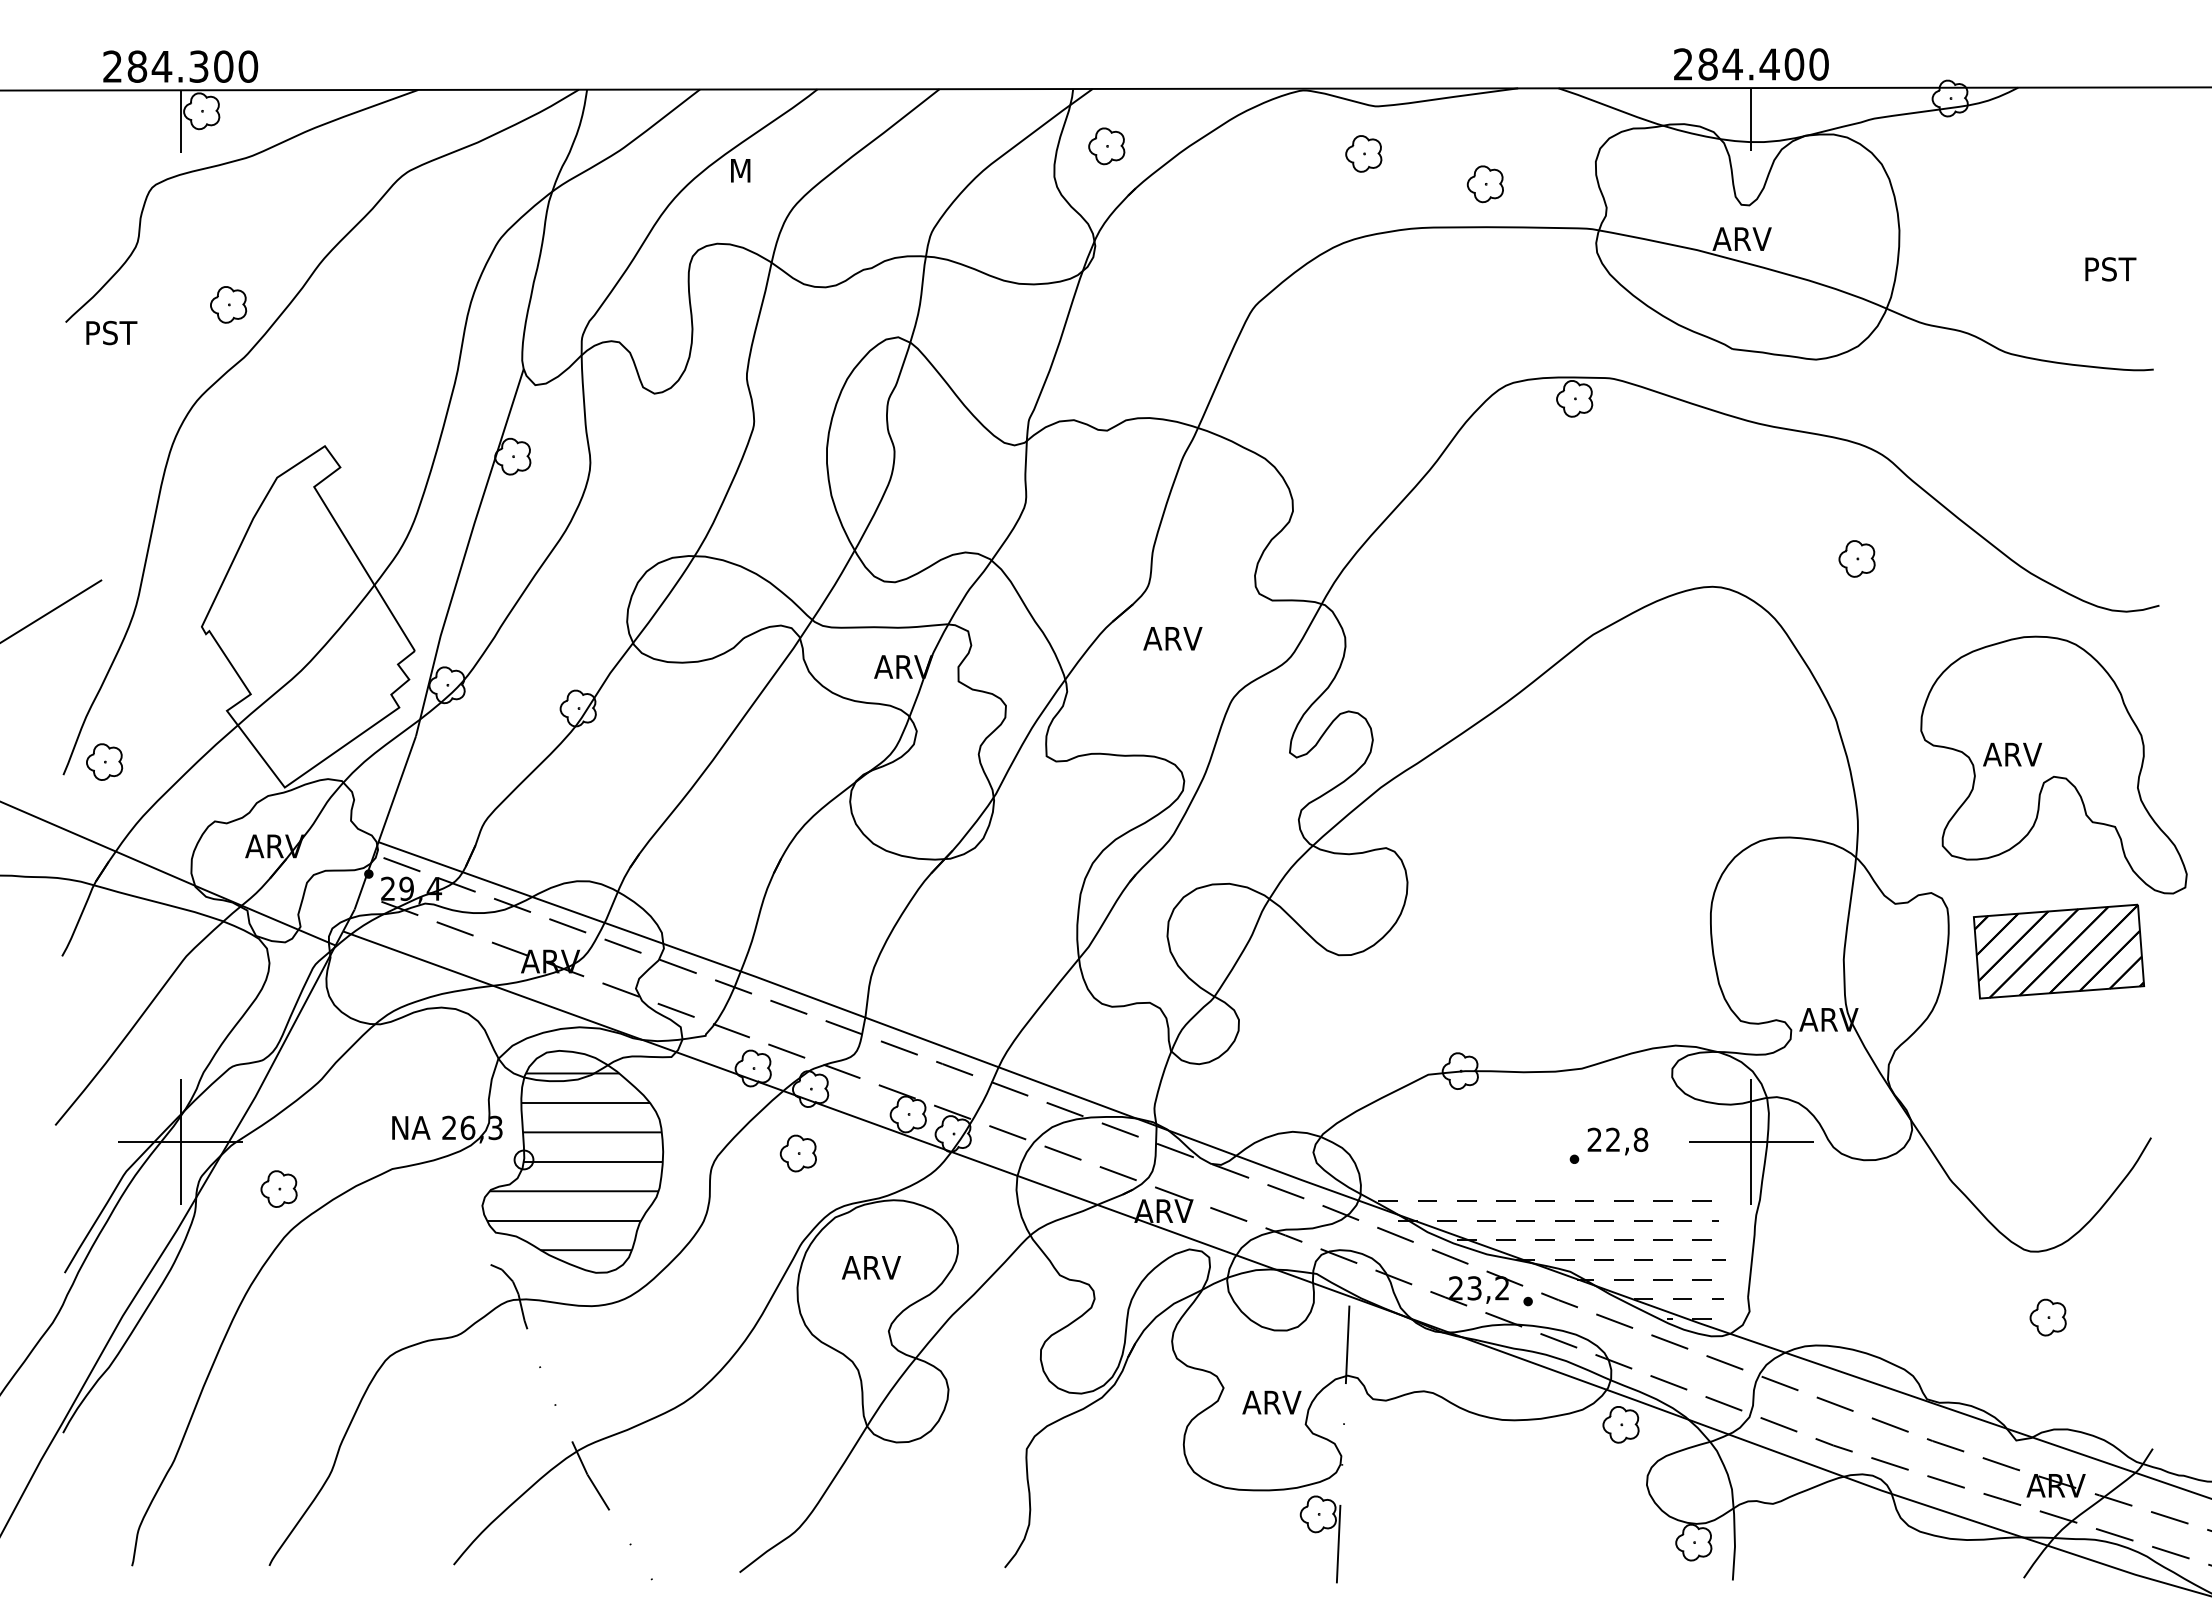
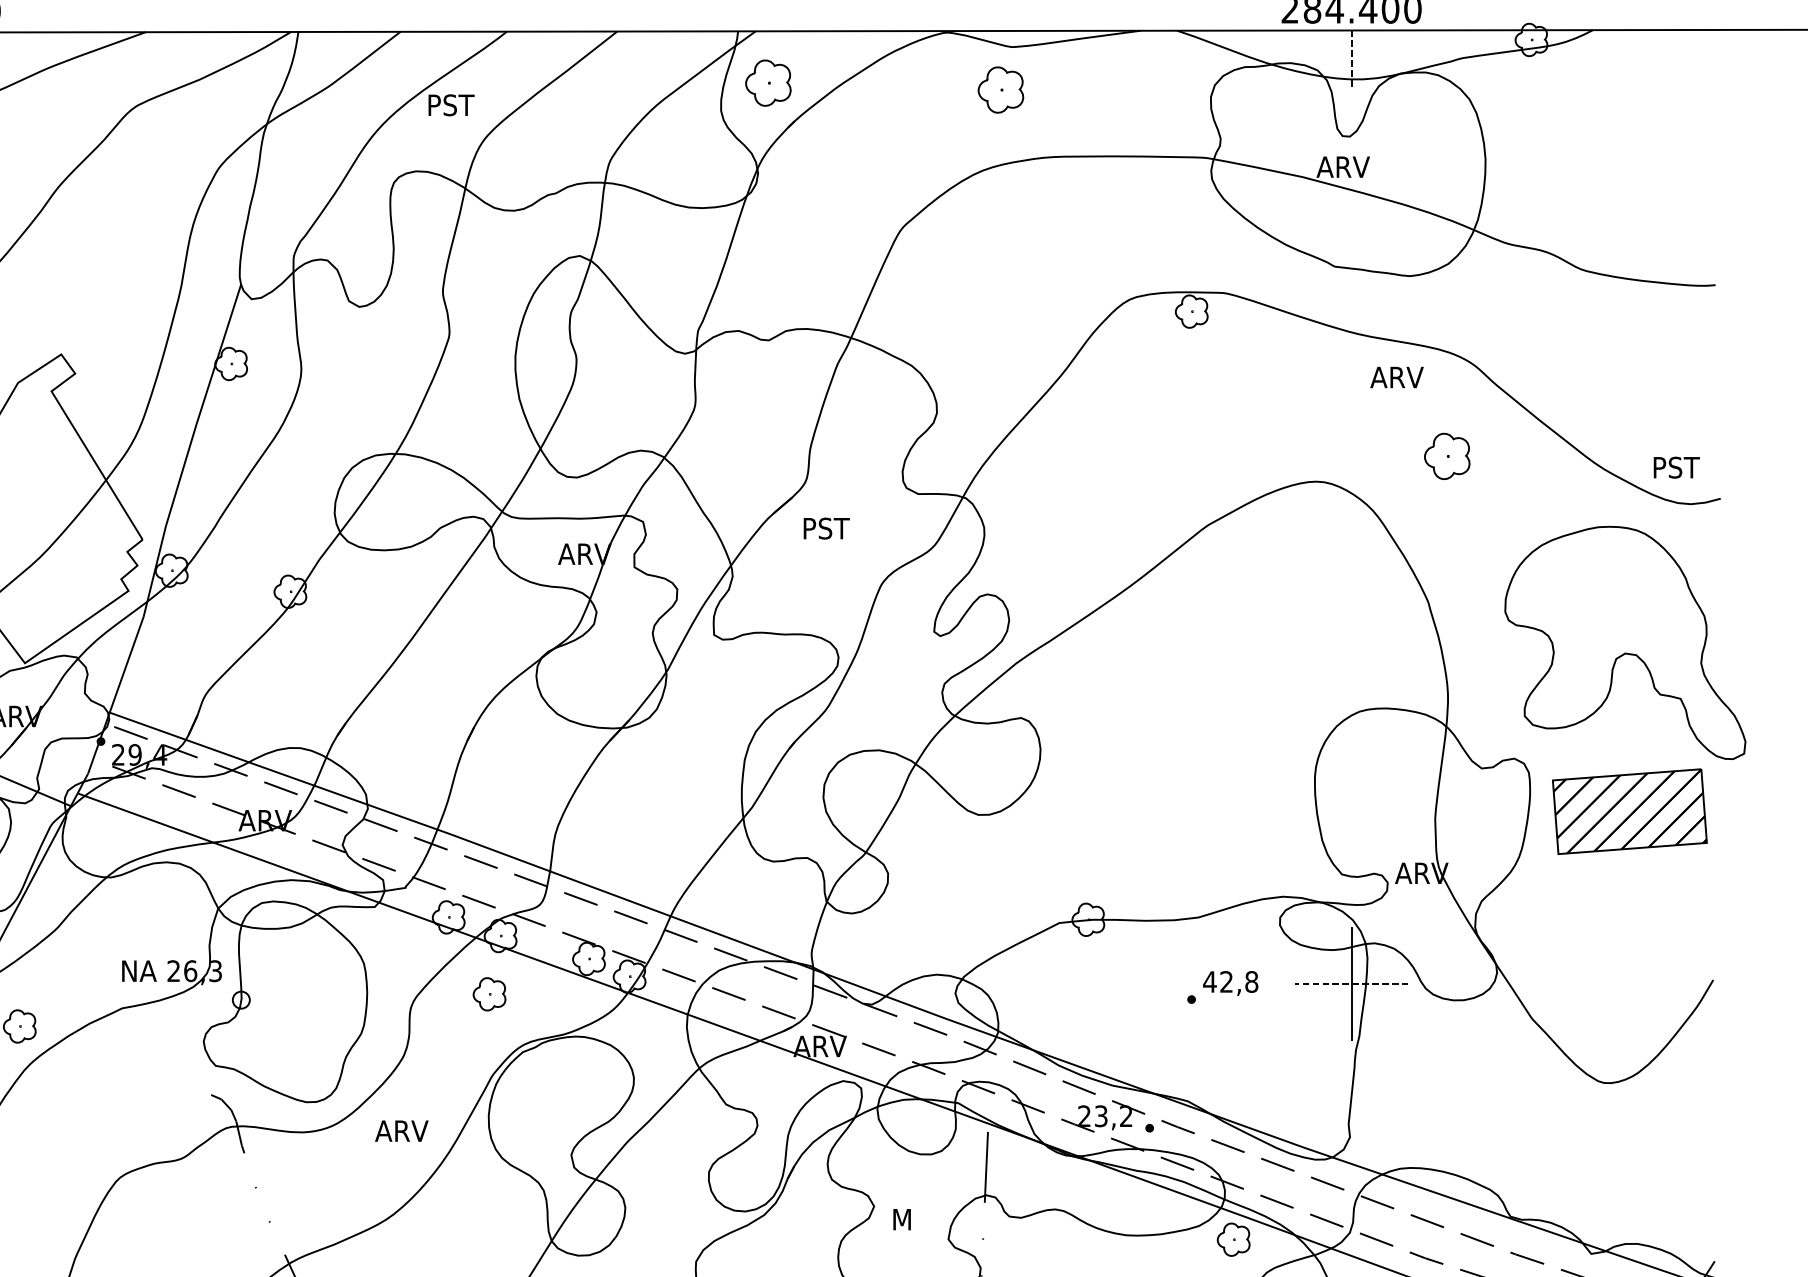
line: (1751, 119) -> (1351, 58), solid -> dashed
part: (1106, 146) -> (768, 83), size x1.4
part: (1363, 153) -> (1000, 89), size x1.4
text: (757, 170) -> (452, 105), M -> PST
part: (1484, 184) -> (1110, 117), removed
text: (2110, 269) -> (1676, 467), moved
part: (1856, 558) -> (1446, 456), size x1.4
text: (1172, 638) -> (827, 528), ARV -> PST
text: (2012, 754) -> (1396, 377), moved
text: (1594, 1139) -> (1209, 981), 22,8 -> 42,8
line: (1751, 1142) -> (1351, 984), solid -> dashed
hatch: (574, 1161) -> (287, 1001), removed
hatch: (1541, 1259) -> (1161, 1090), removed
text: (870, 1267) -> (400, 1130), moved
part: (2047, 1317) -> (1619, 1142), removed
text: (1271, 1402) -> (917, 1219), ARV -> M

